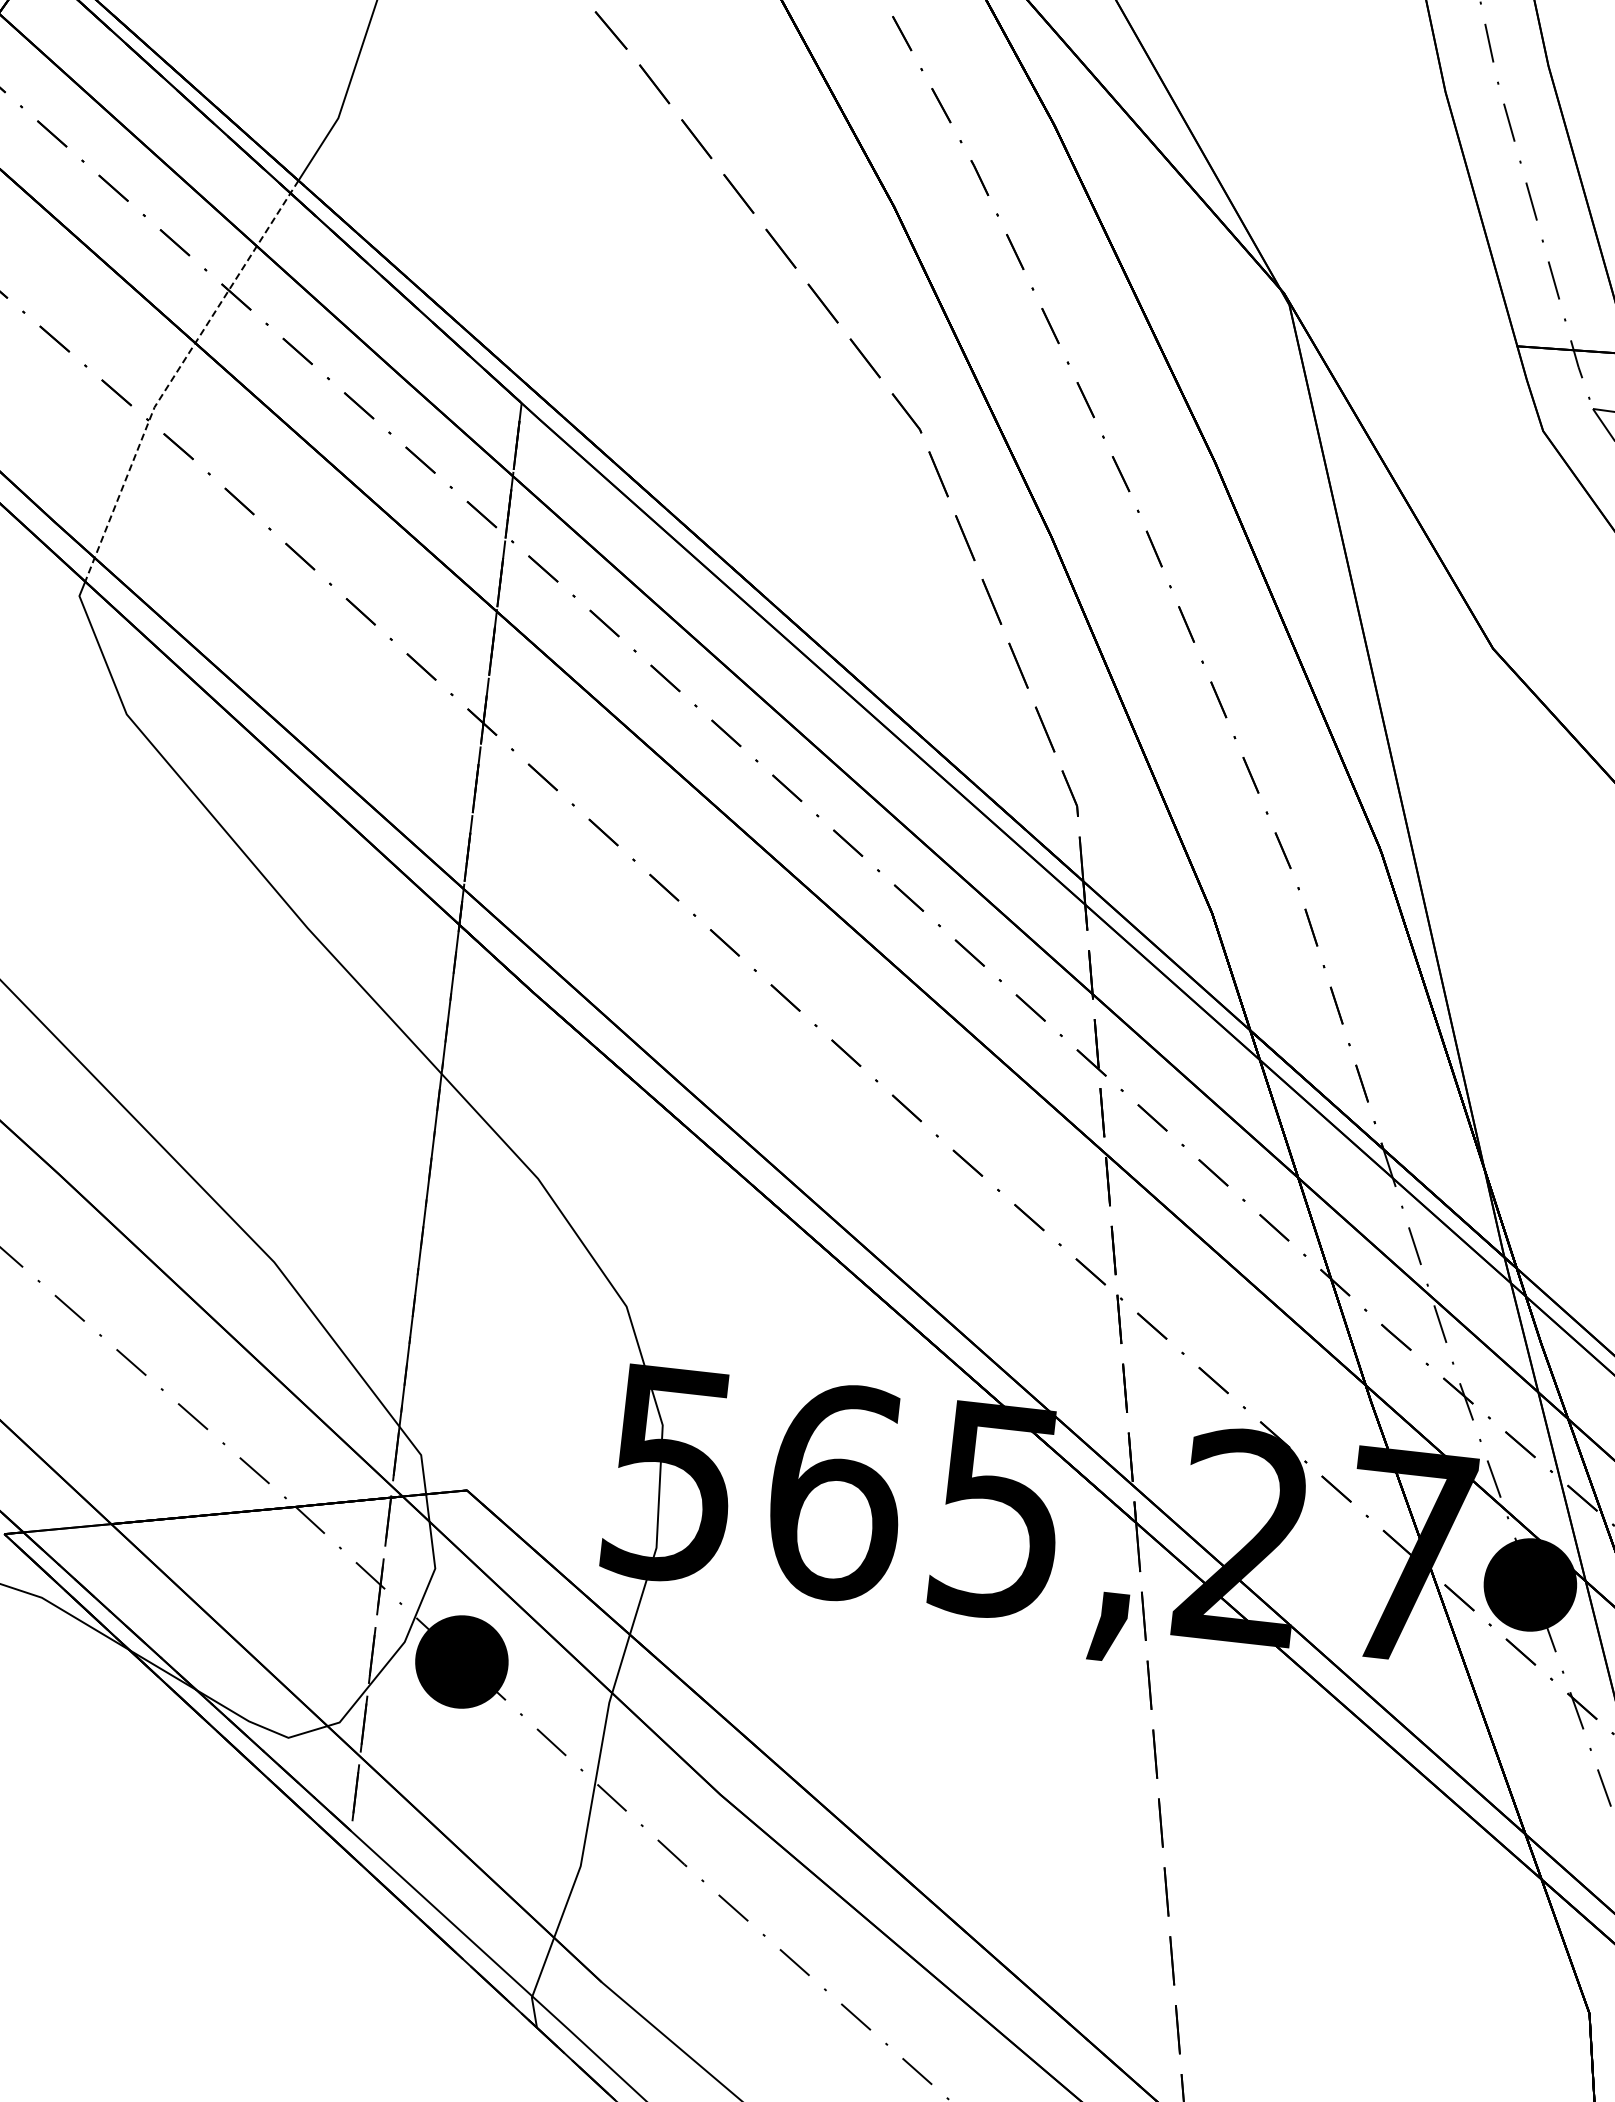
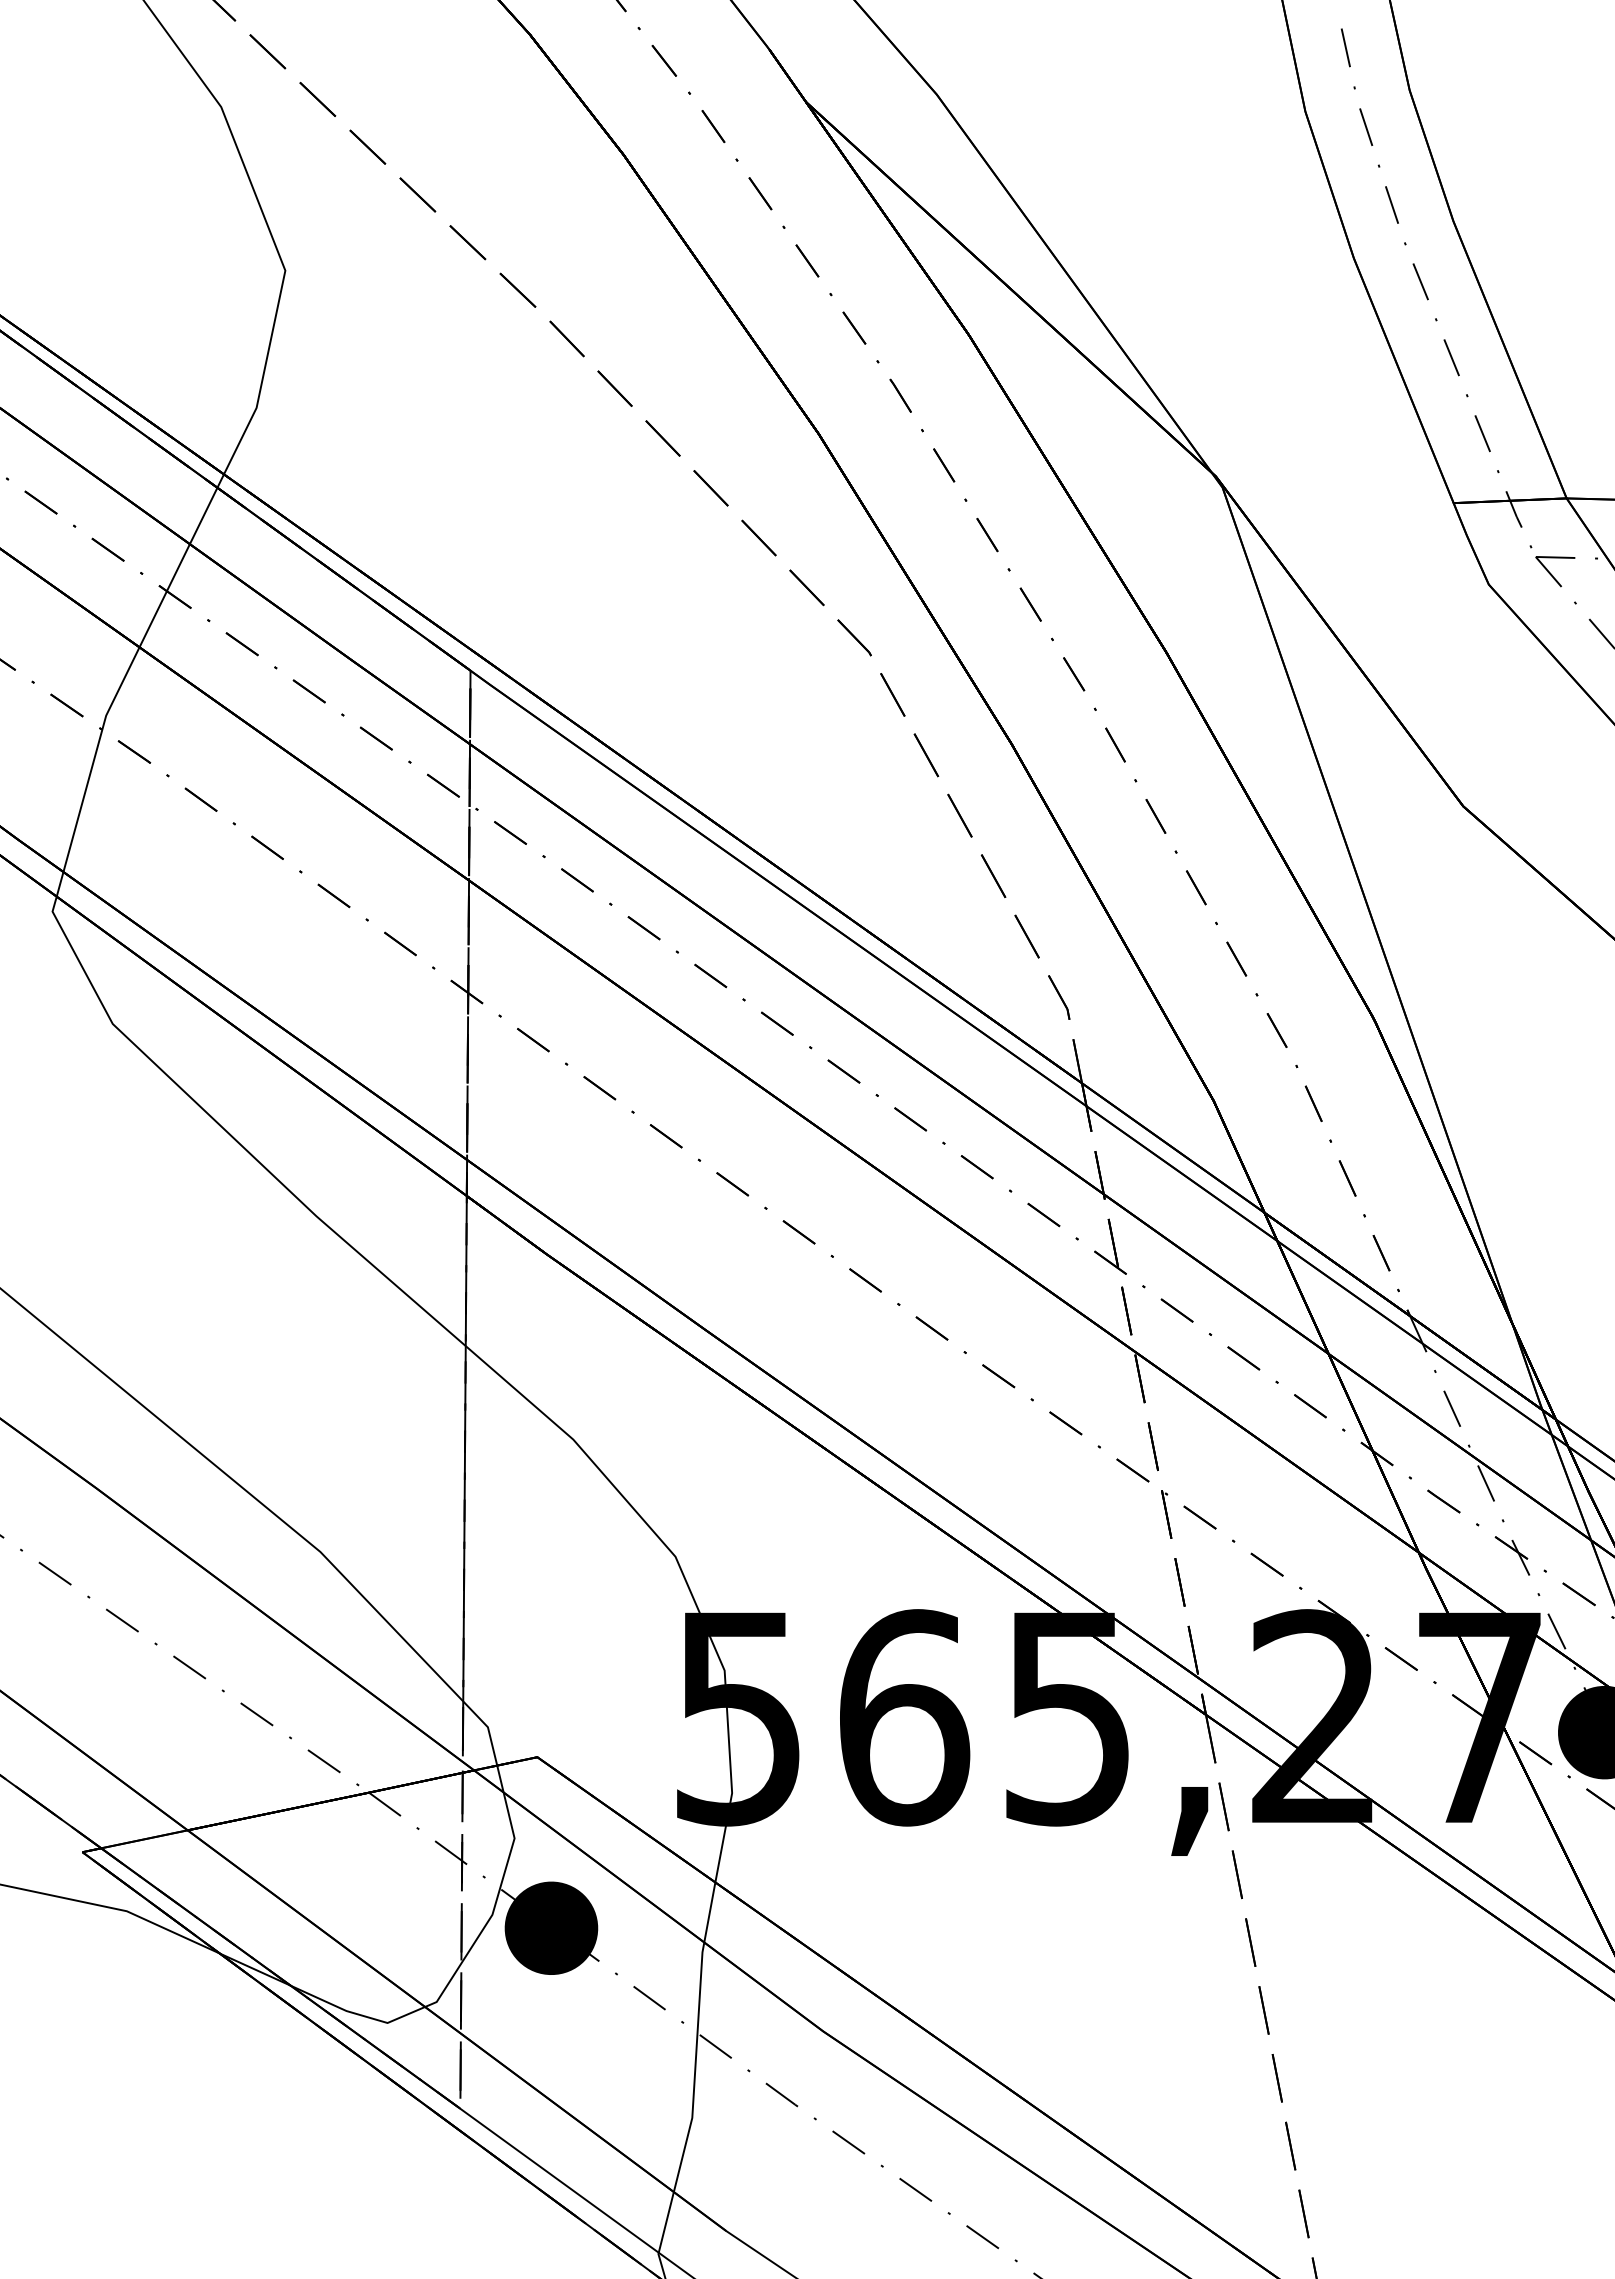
line: (175, 373) -> (123, 679), dashed -> solid

